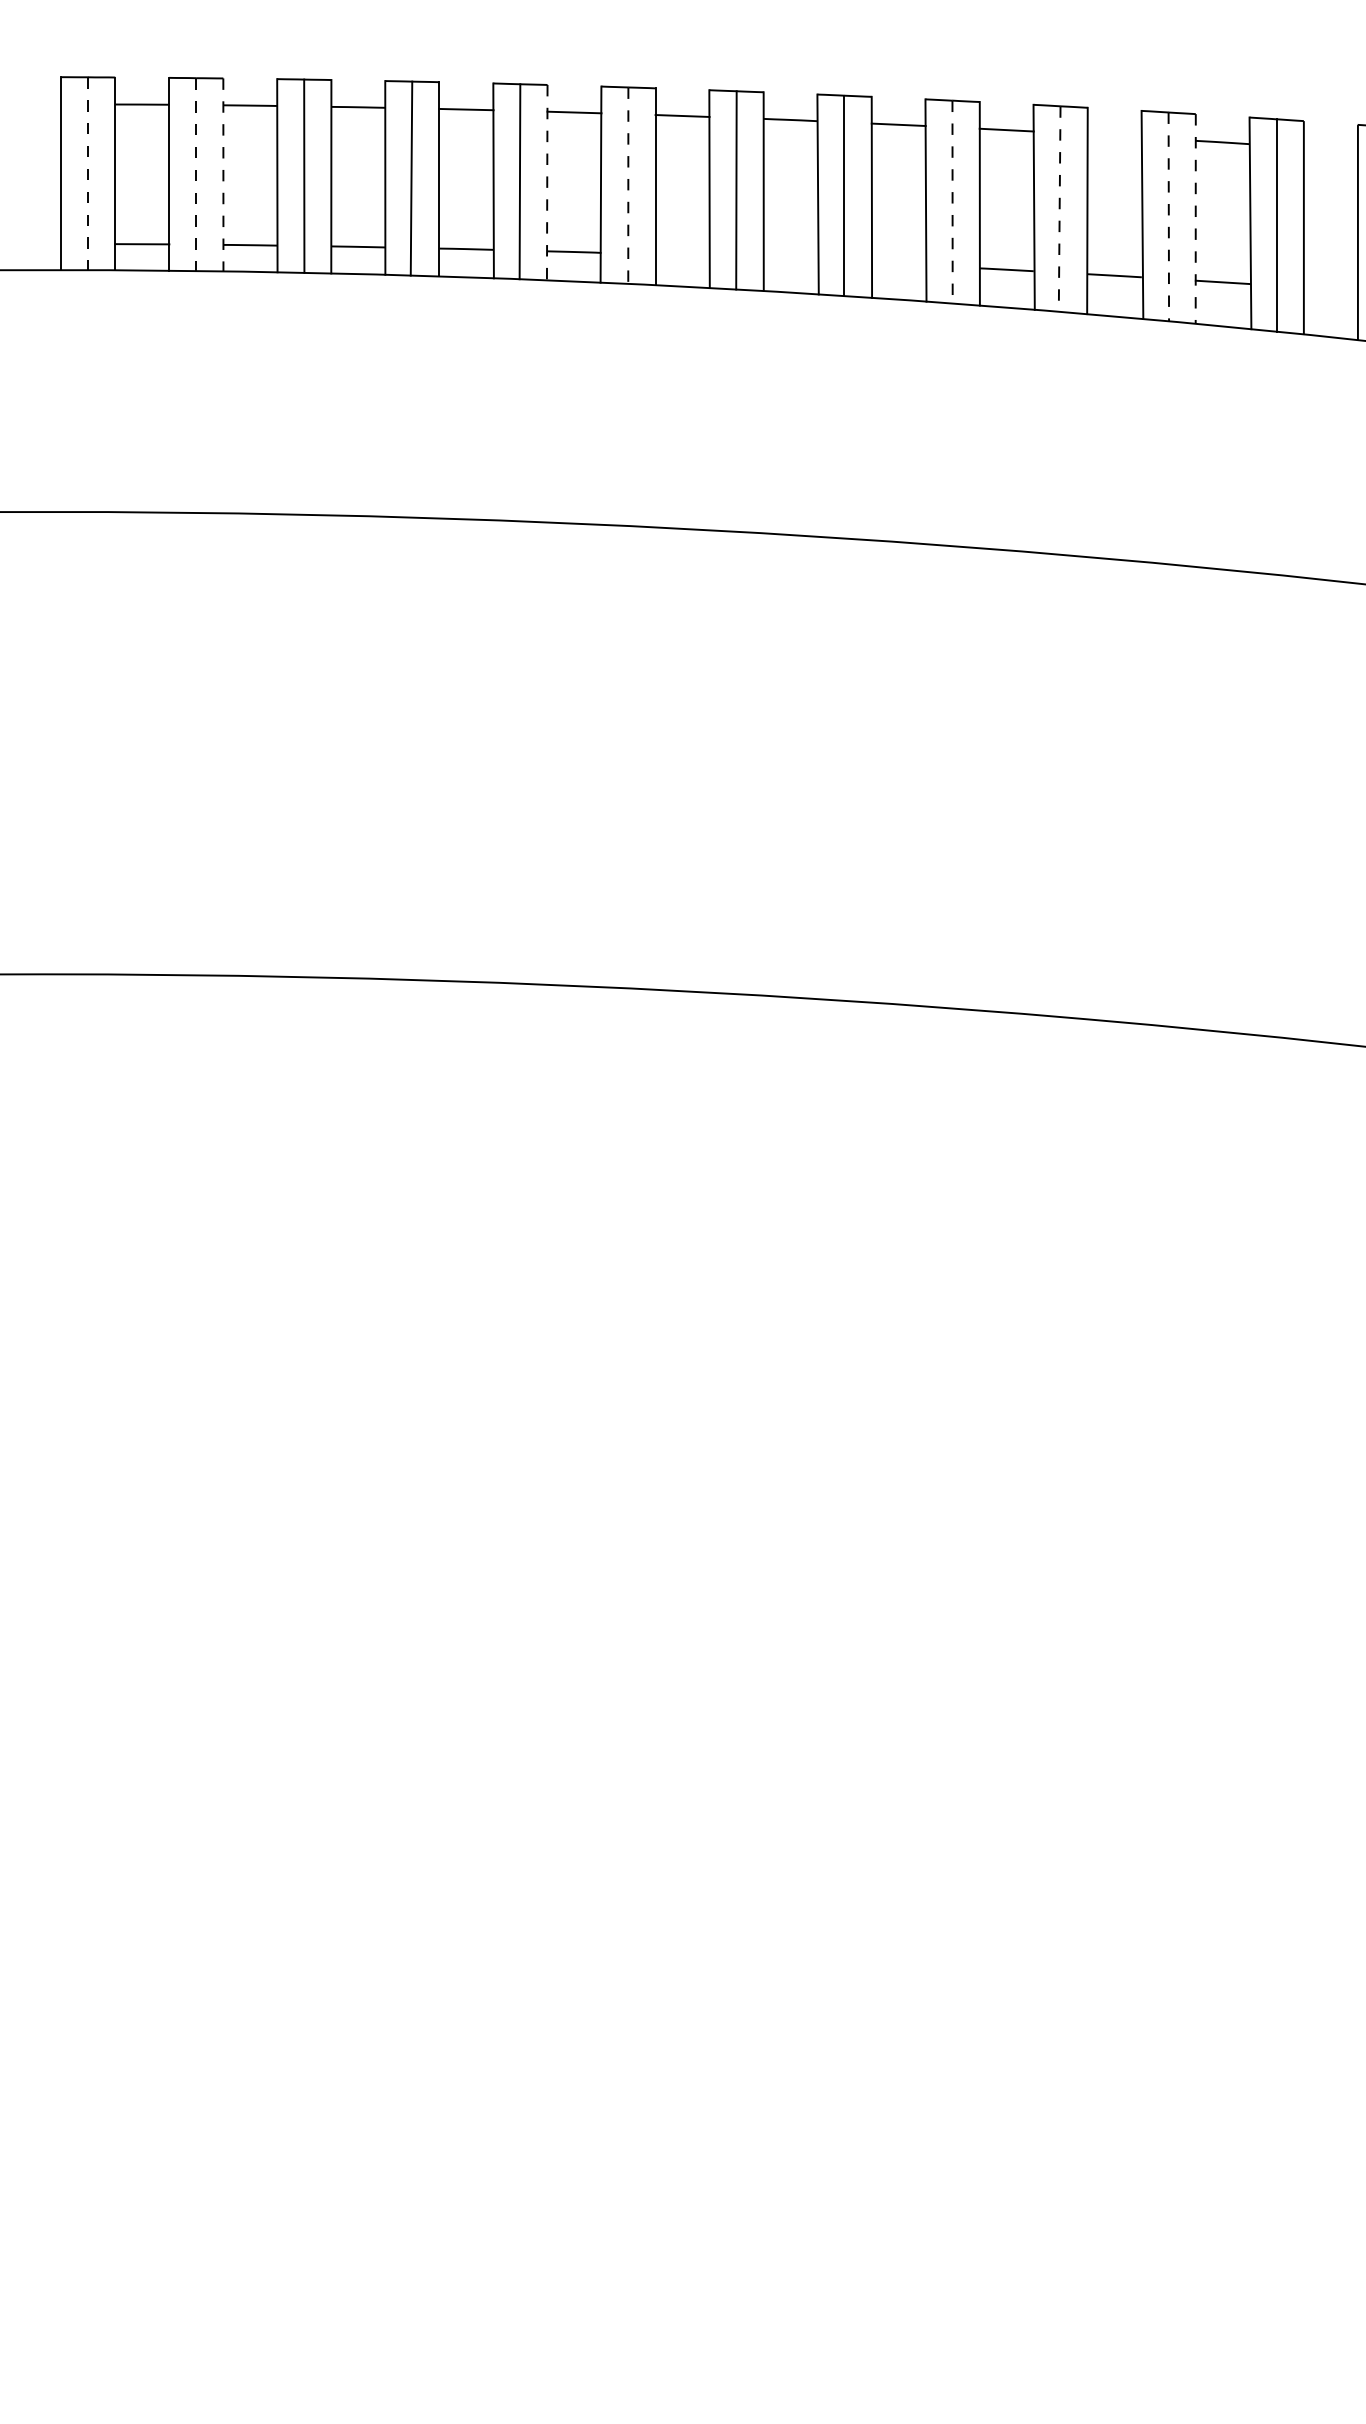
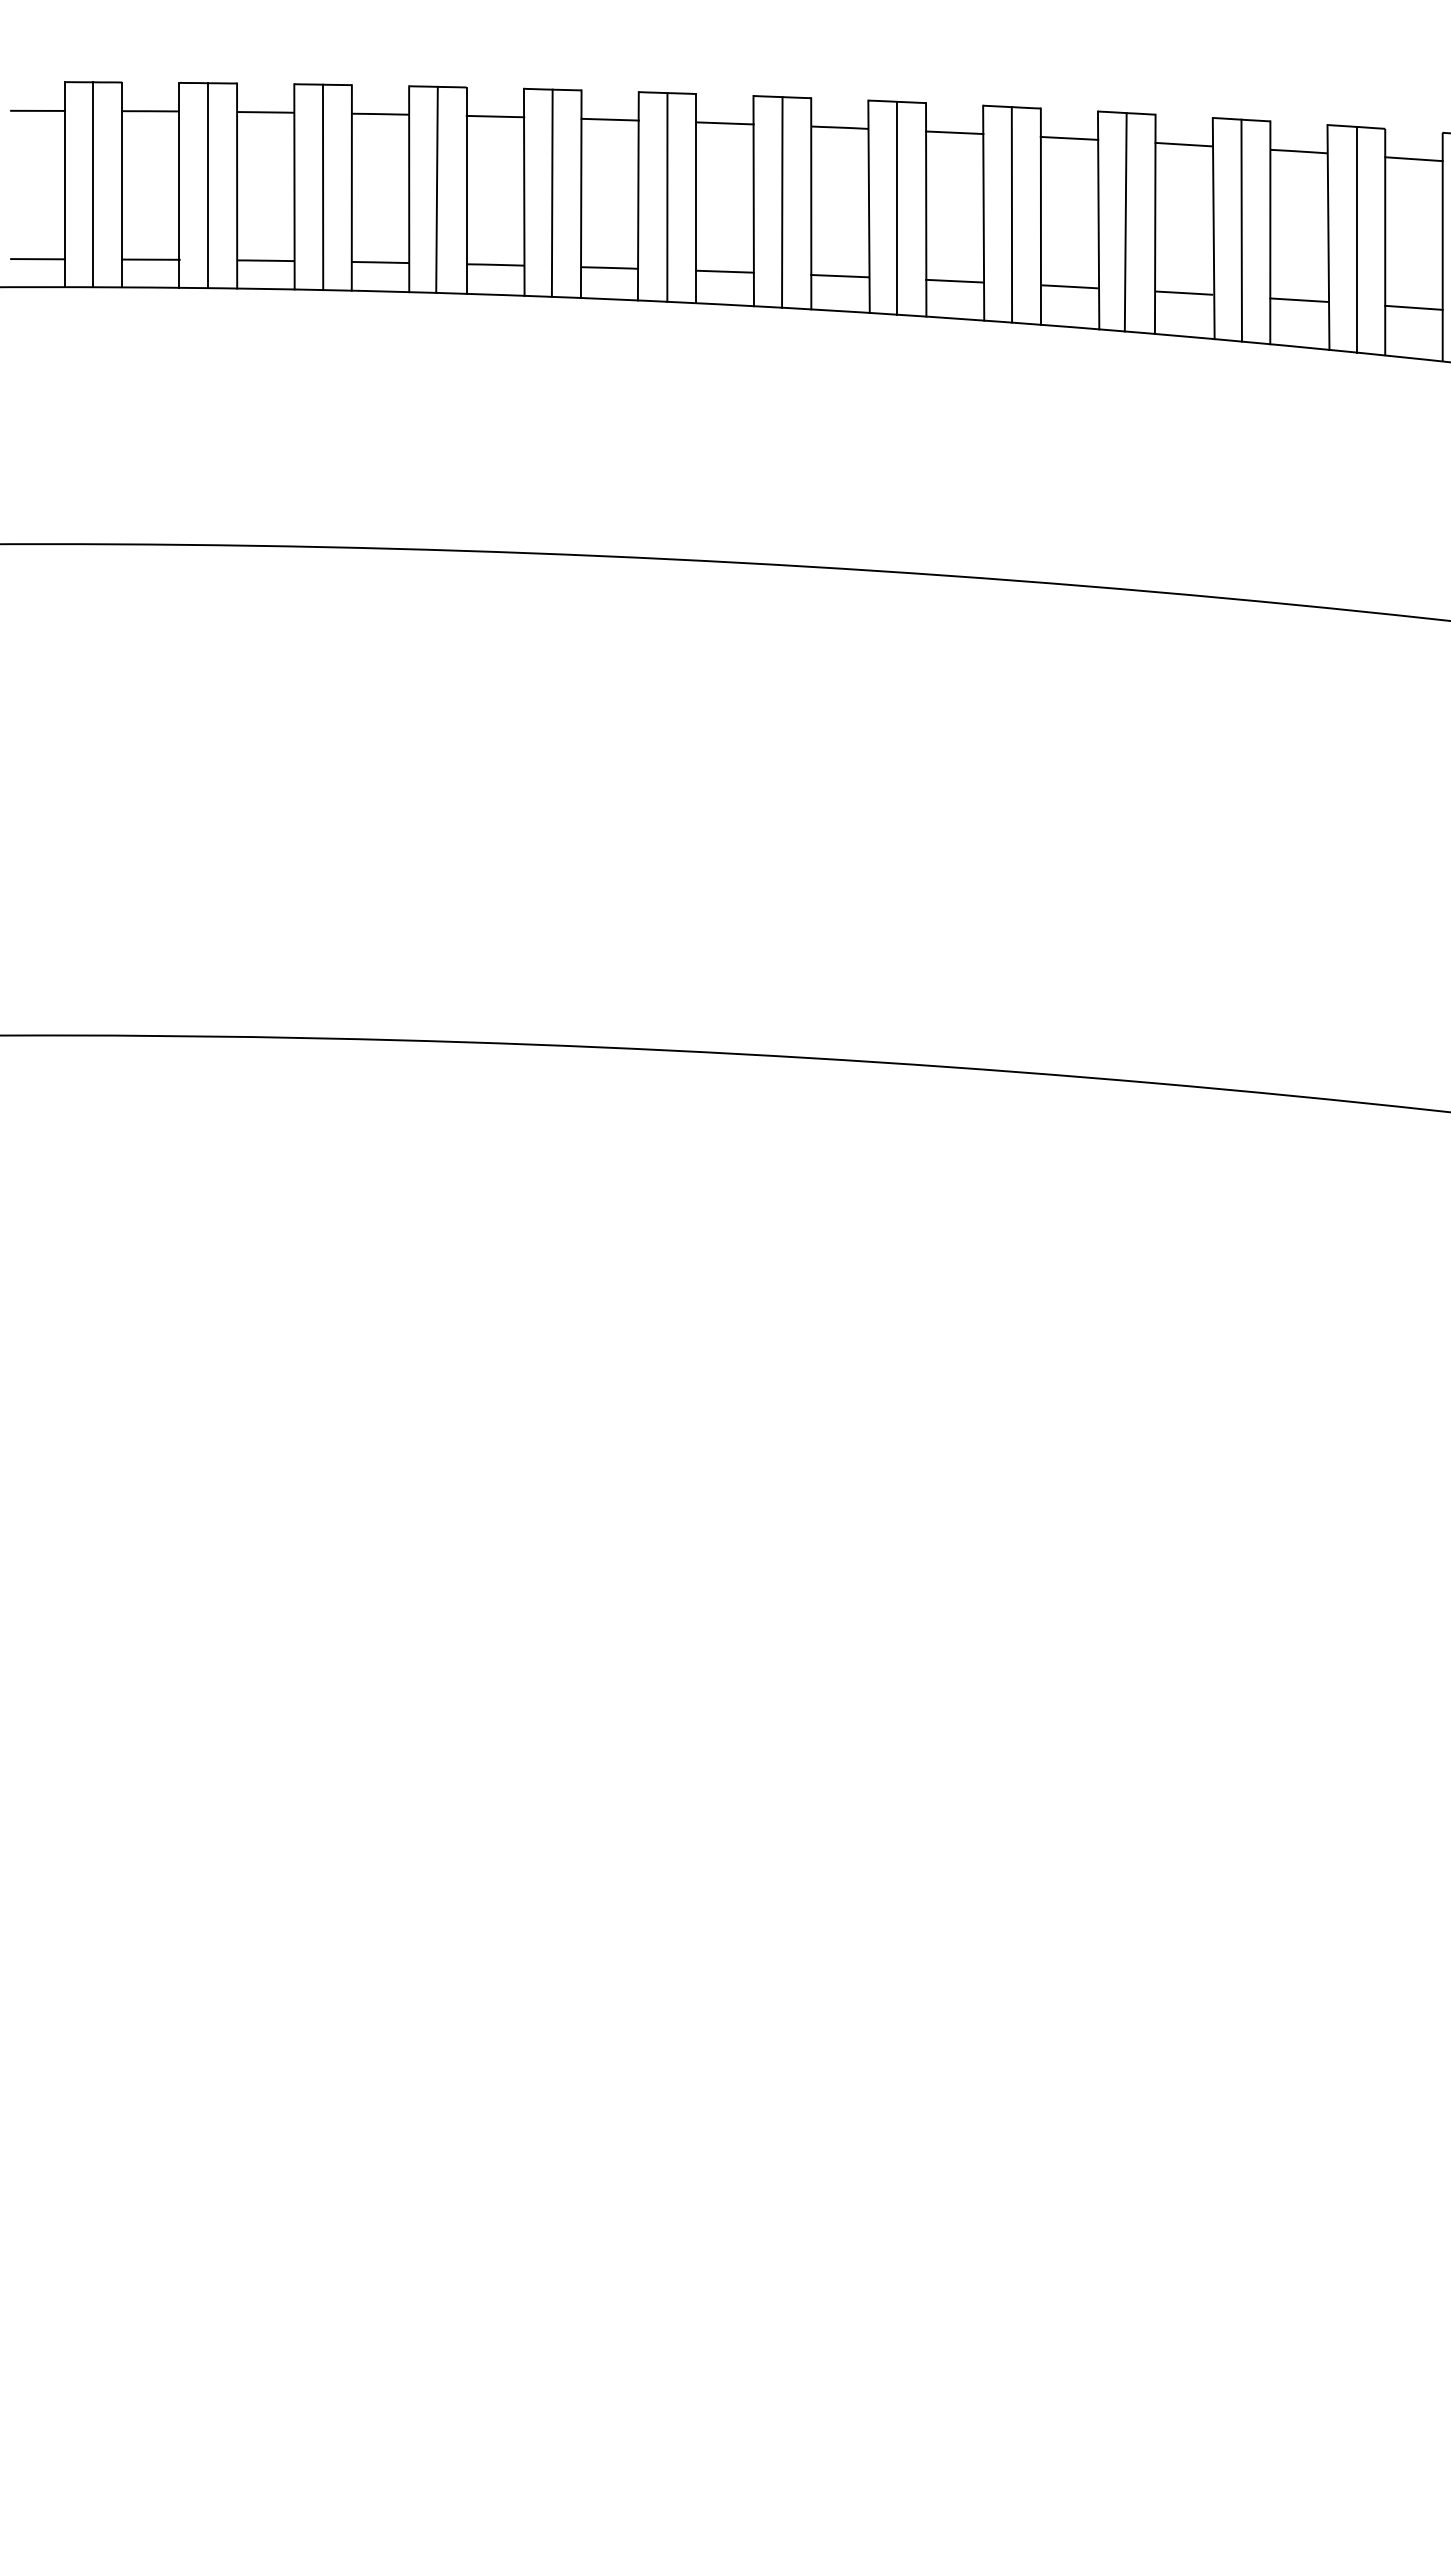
line: (35, 103) -> (37, 110), added
line: (1114, 135) -> (1184, 144), added
line: (1330, 149) -> (1413, 159), added
line: (88, 174) -> (93, 185), dashed -> solid
line: (196, 175) -> (208, 186), dashed -> solid
line: (223, 175) -> (237, 186), dashed -> solid
line: (547, 182) -> (581, 194), dashed -> solid
line: (628, 185) -> (667, 197), dashed -> solid
line: (952, 201) -> (1011, 214), dashed -> solid
line: (1059, 209) -> (1125, 222), dashed -> solid
line: (1168, 216) -> (1241, 230), dashed -> solid
line: (1195, 219) -> (1270, 233), dashed -> solid
line: (35, 244) -> (37, 259), added
line: (682, 255) -> (724, 271), added
line: (790, 260) -> (839, 276), added
line: (898, 263) -> (954, 280), added
line: (1330, 289) -> (1413, 307), added

